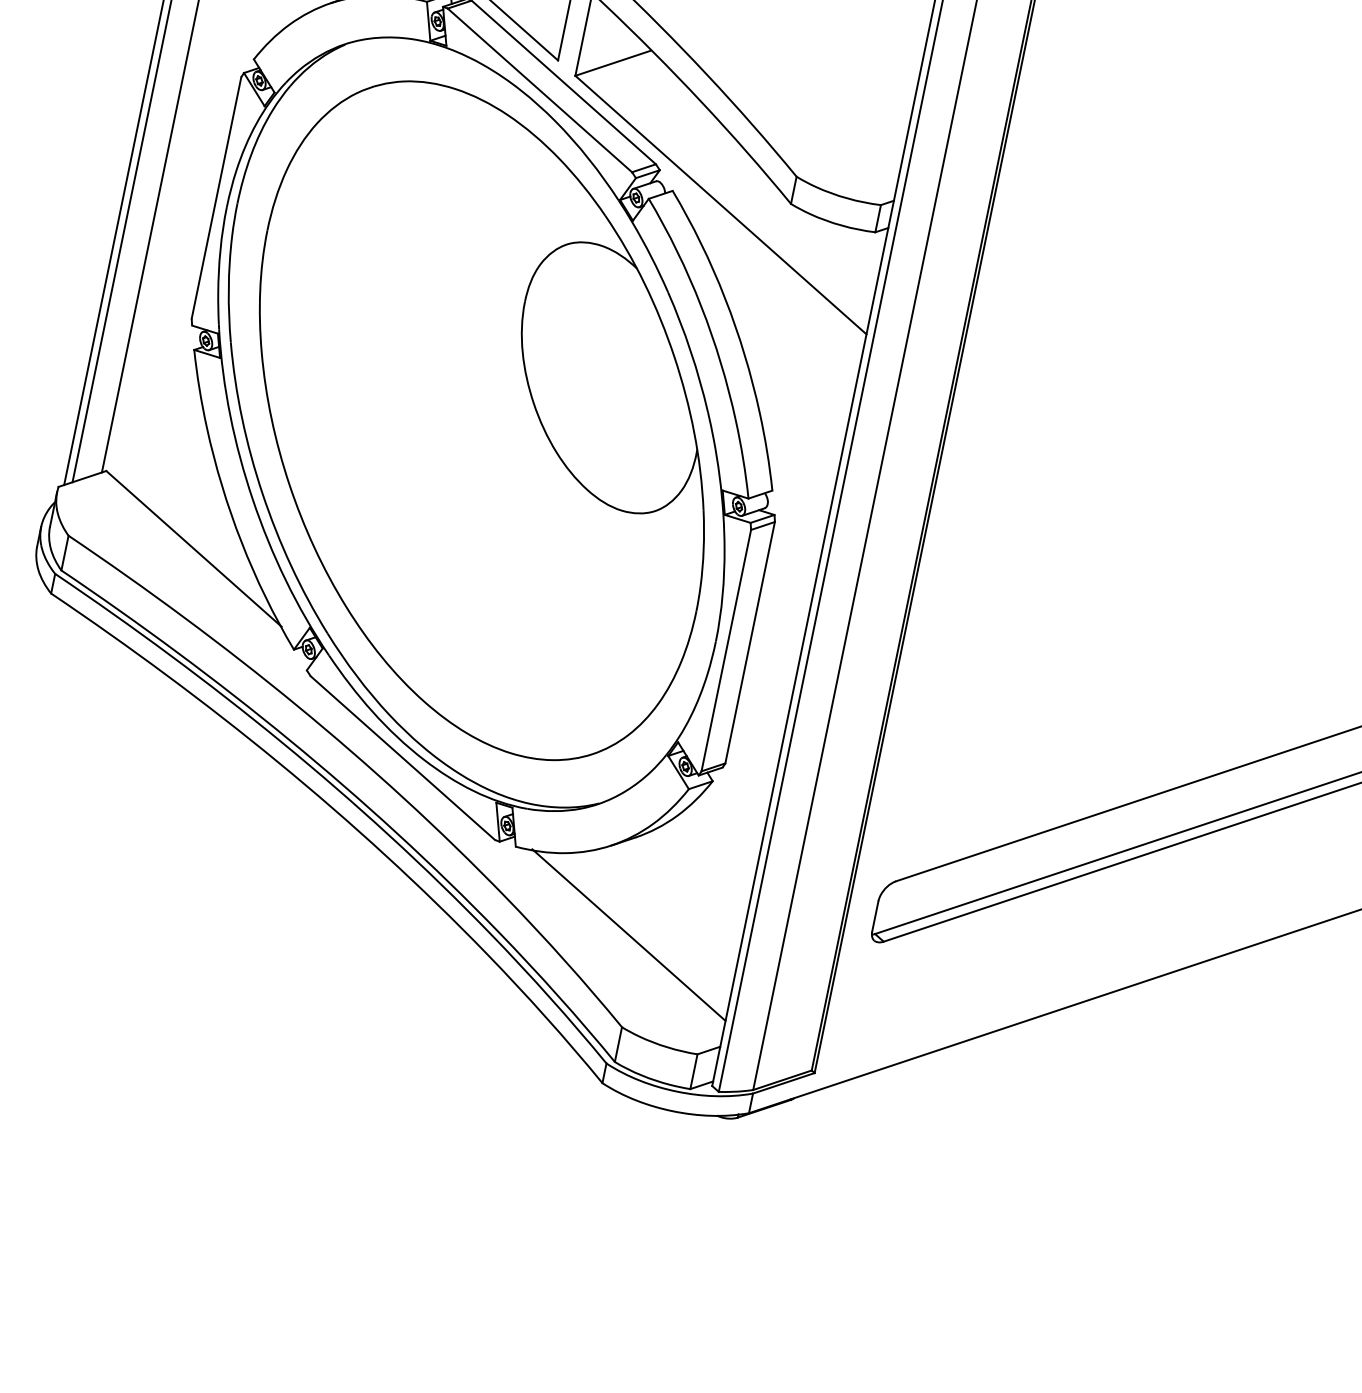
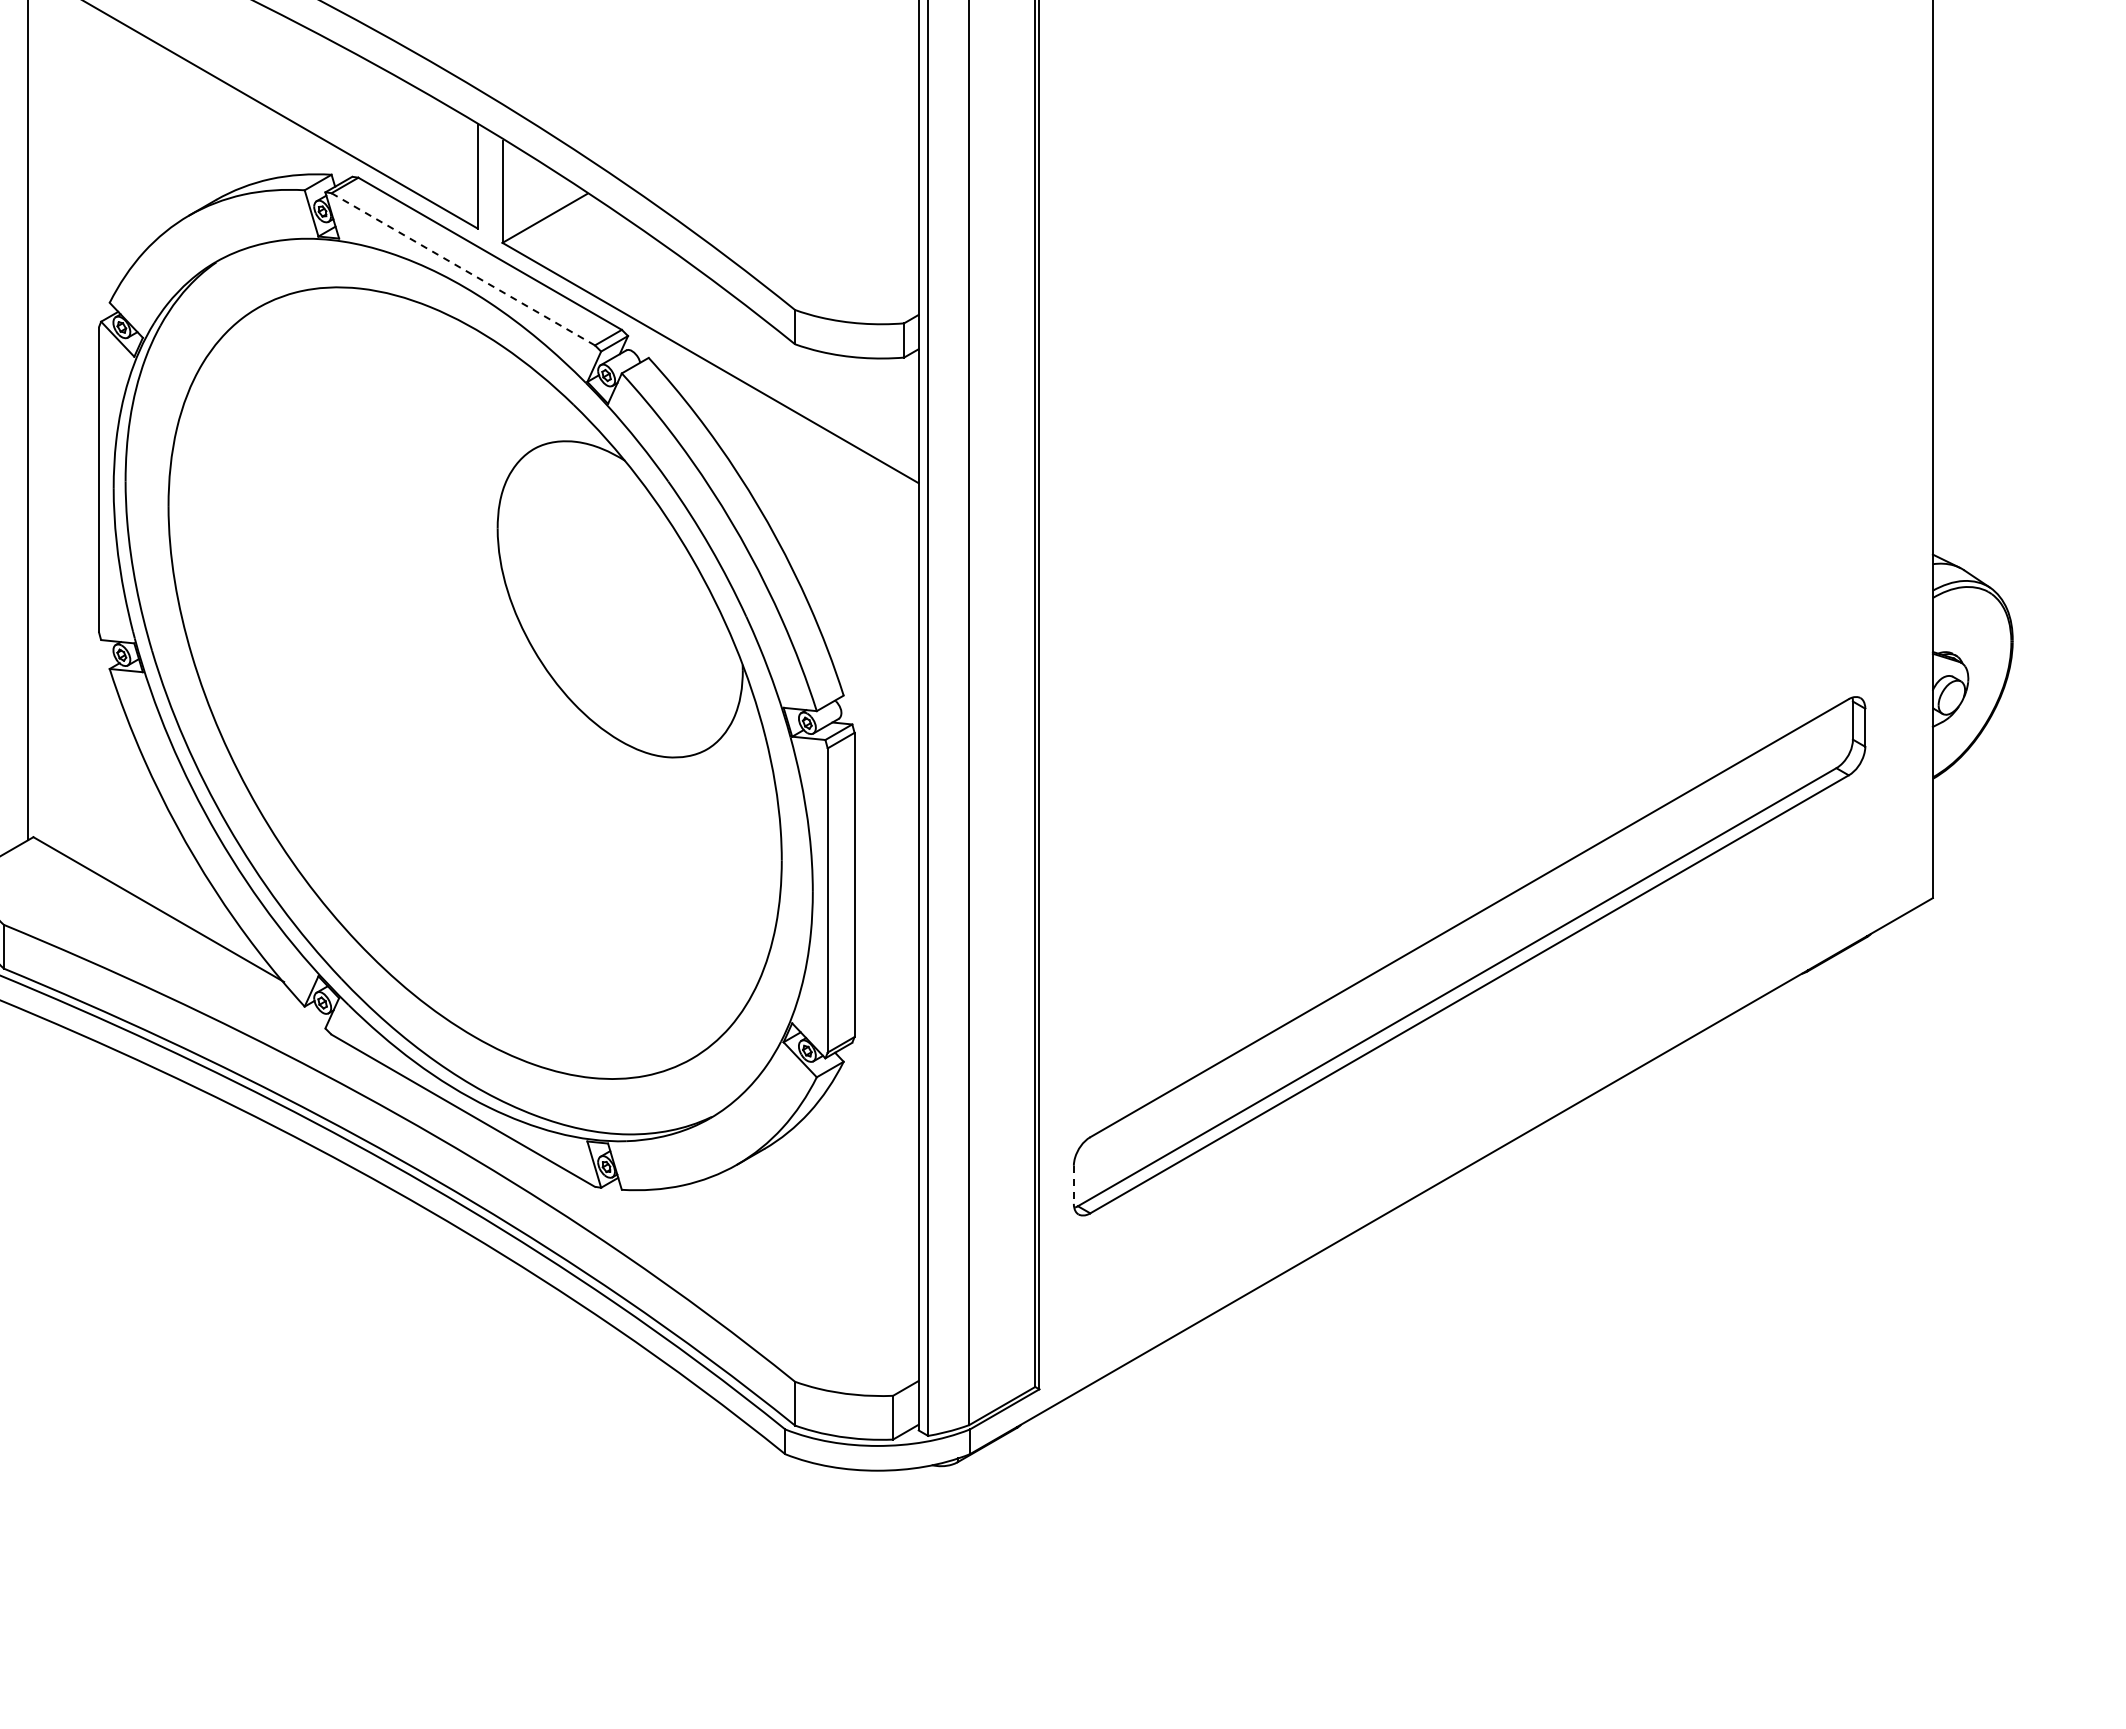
line: (539, 90) -> (462, 269), solid -> dashed
line: (874, 916) -> (1073, 1185), solid -> dashed
line: (628, 934) -> (780, 1268), removed

